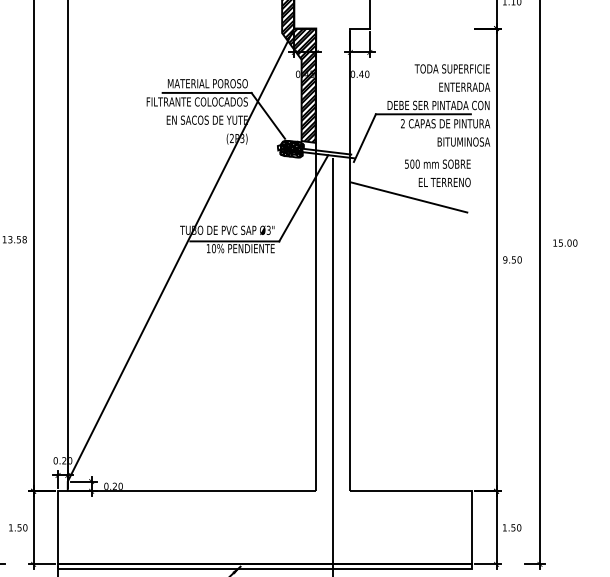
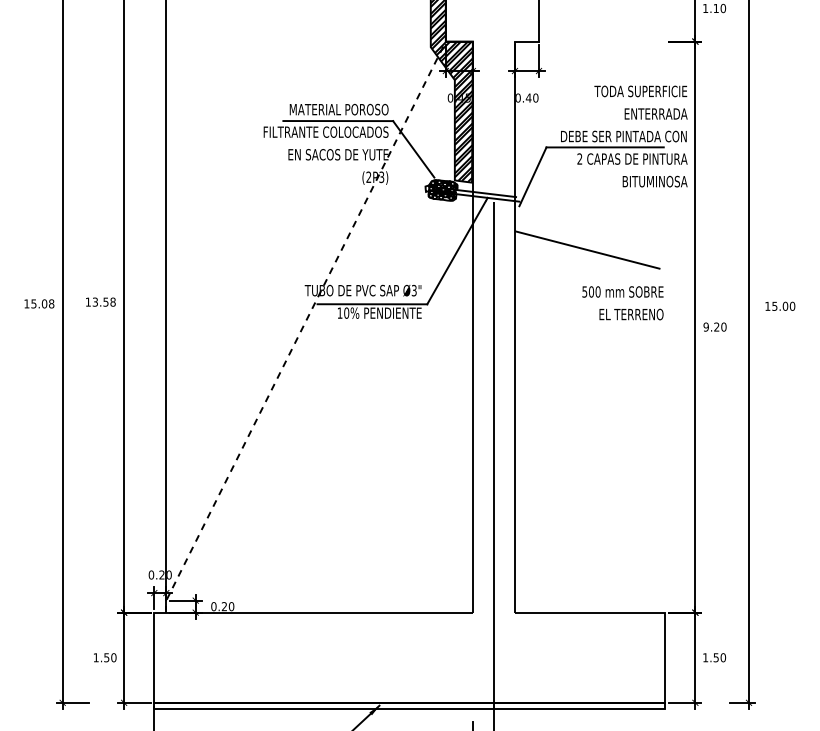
text: (437, 173) -> (622, 303), moved
text: (513, 259) -> (716, 326), 9.50 -> 9.20
line: (178, 260) -> (302, 327), solid -> dashed

